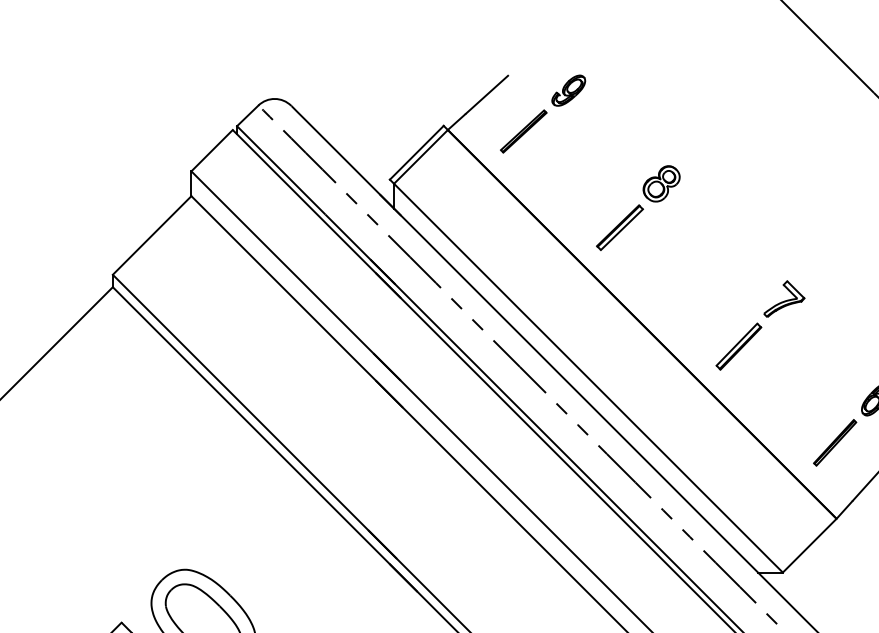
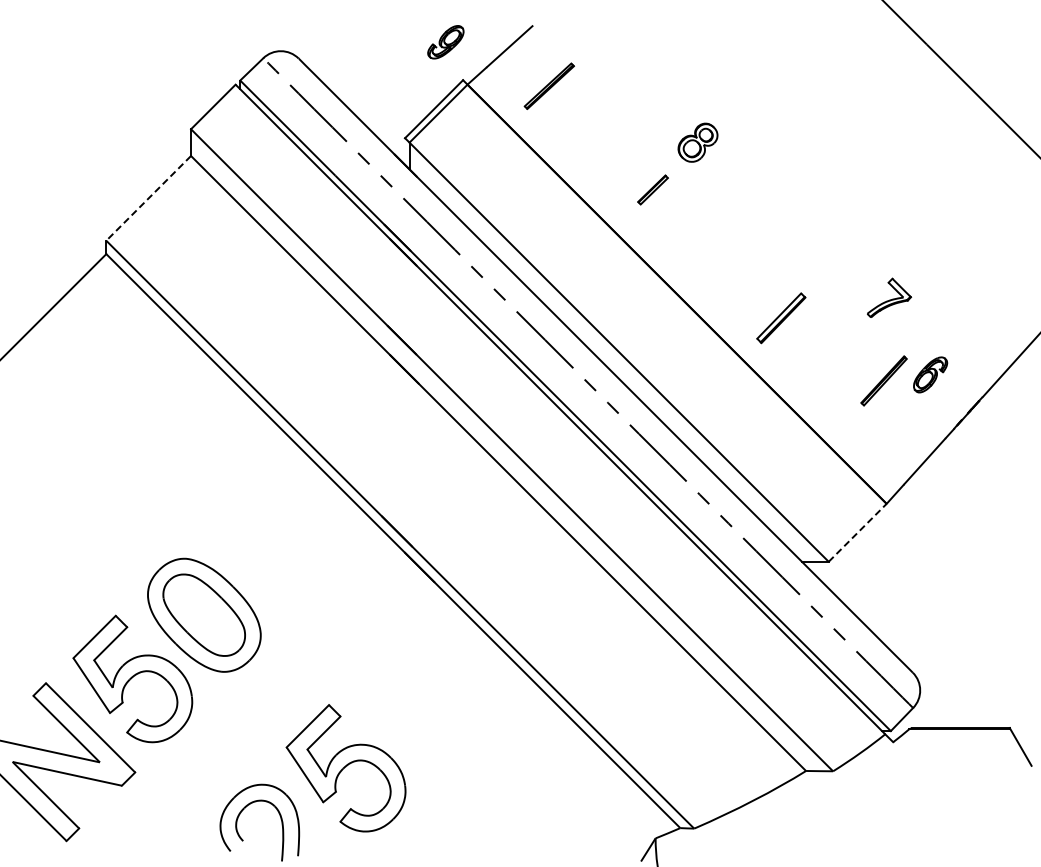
part: (568, 90) -> (445, 42), moved
part: (619, 227) -> (652, 189), size x0.6
line: (151, 235) -> (148, 198), solid -> dashed
part: (784, 298) -> (889, 297), moved
part: (834, 442) -> (883, 380), moved
line: (809, 545) -> (857, 532), solid -> dashed

